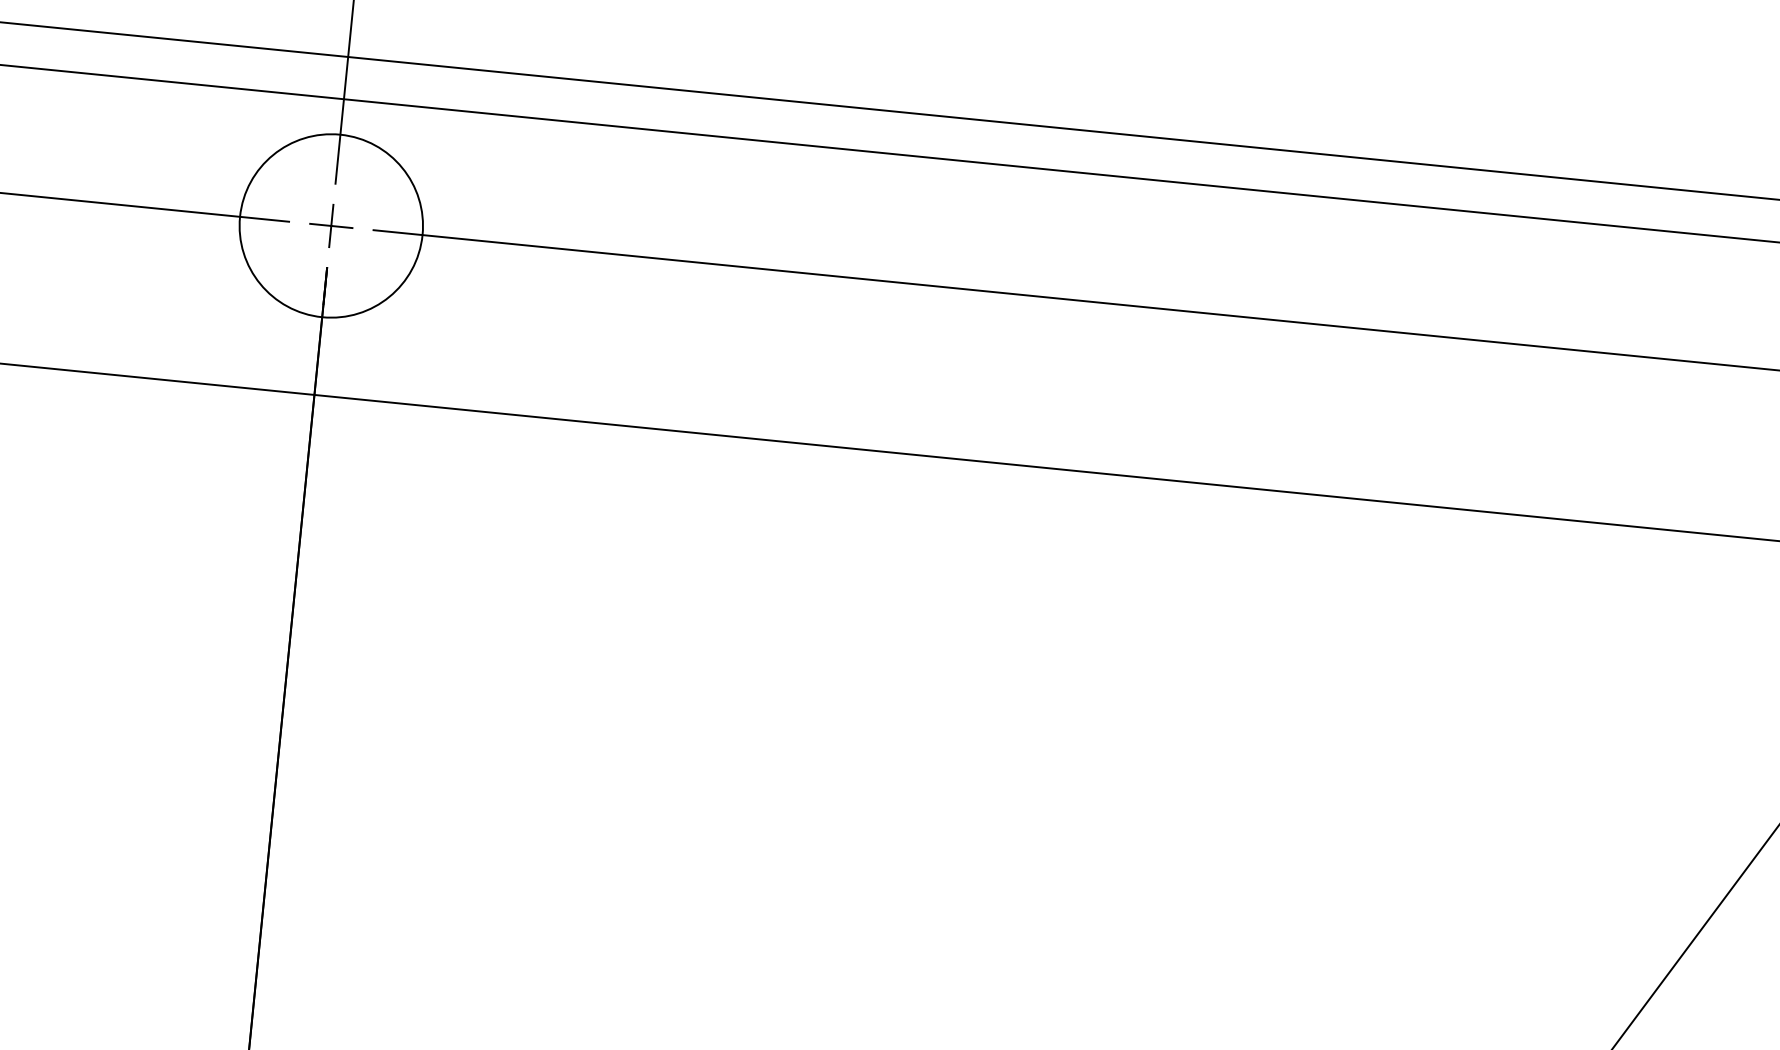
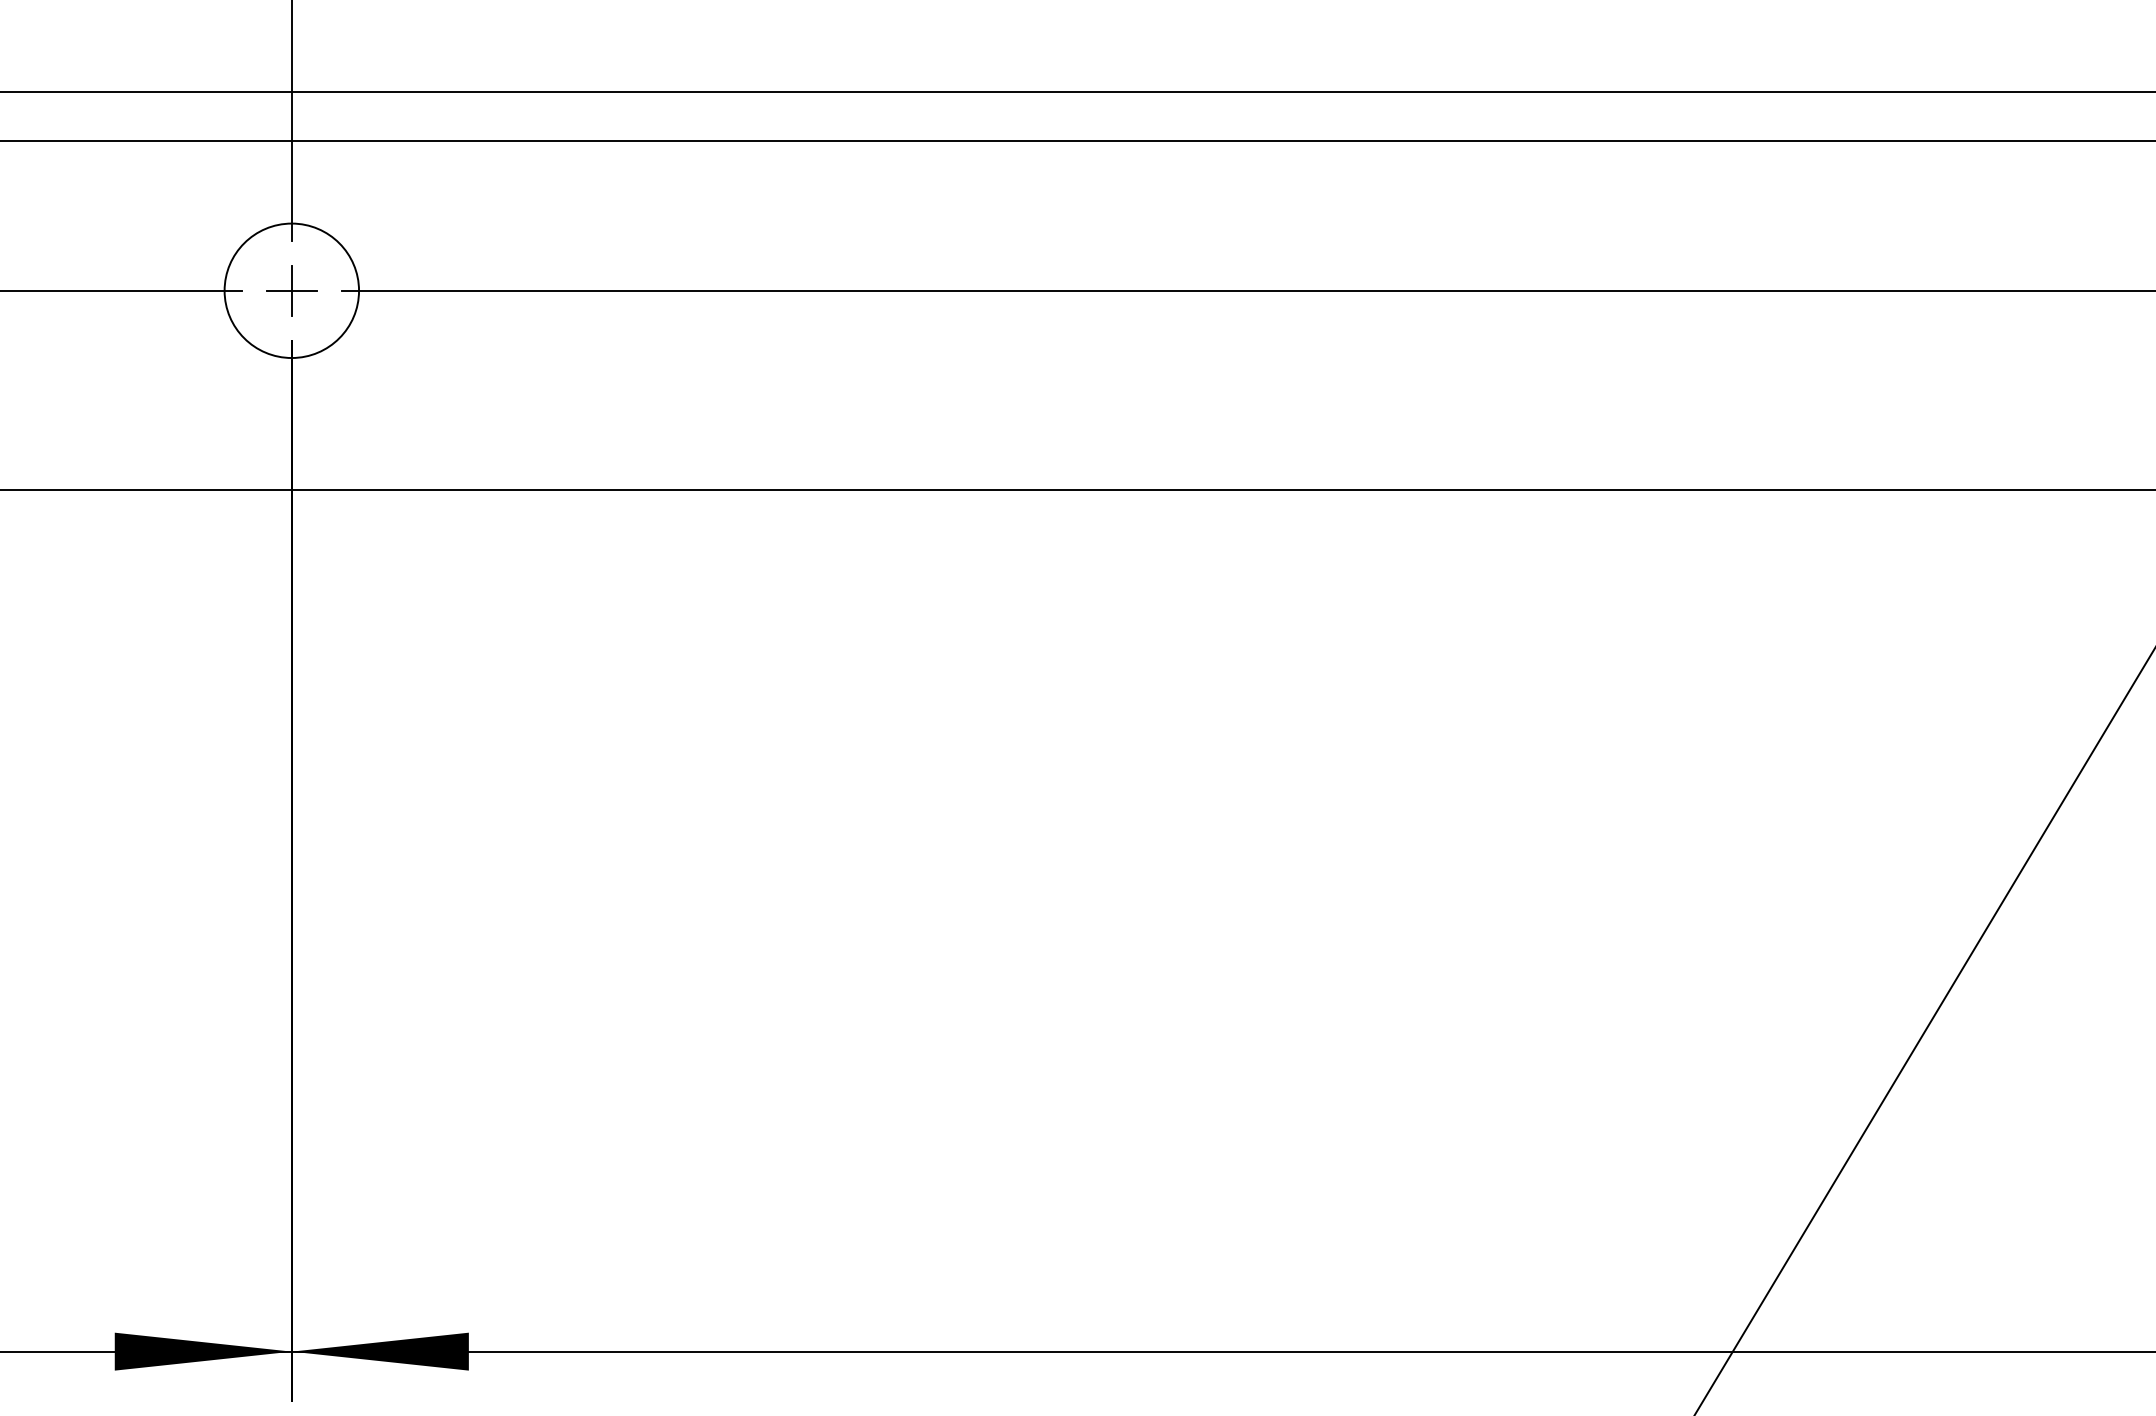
circle: (331, 225) -> (291, 290), size x0.62

